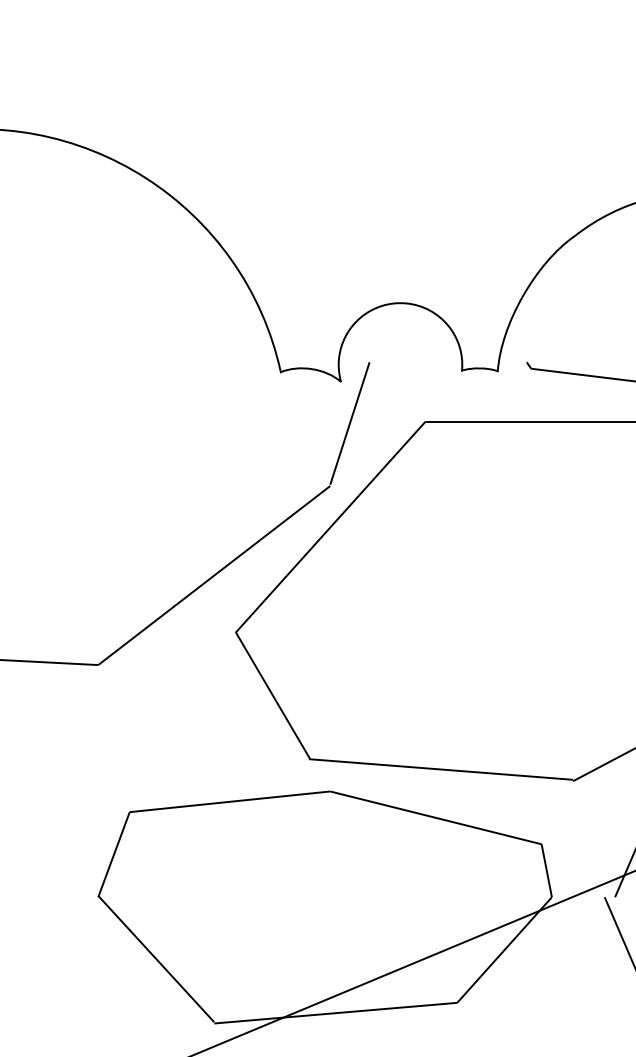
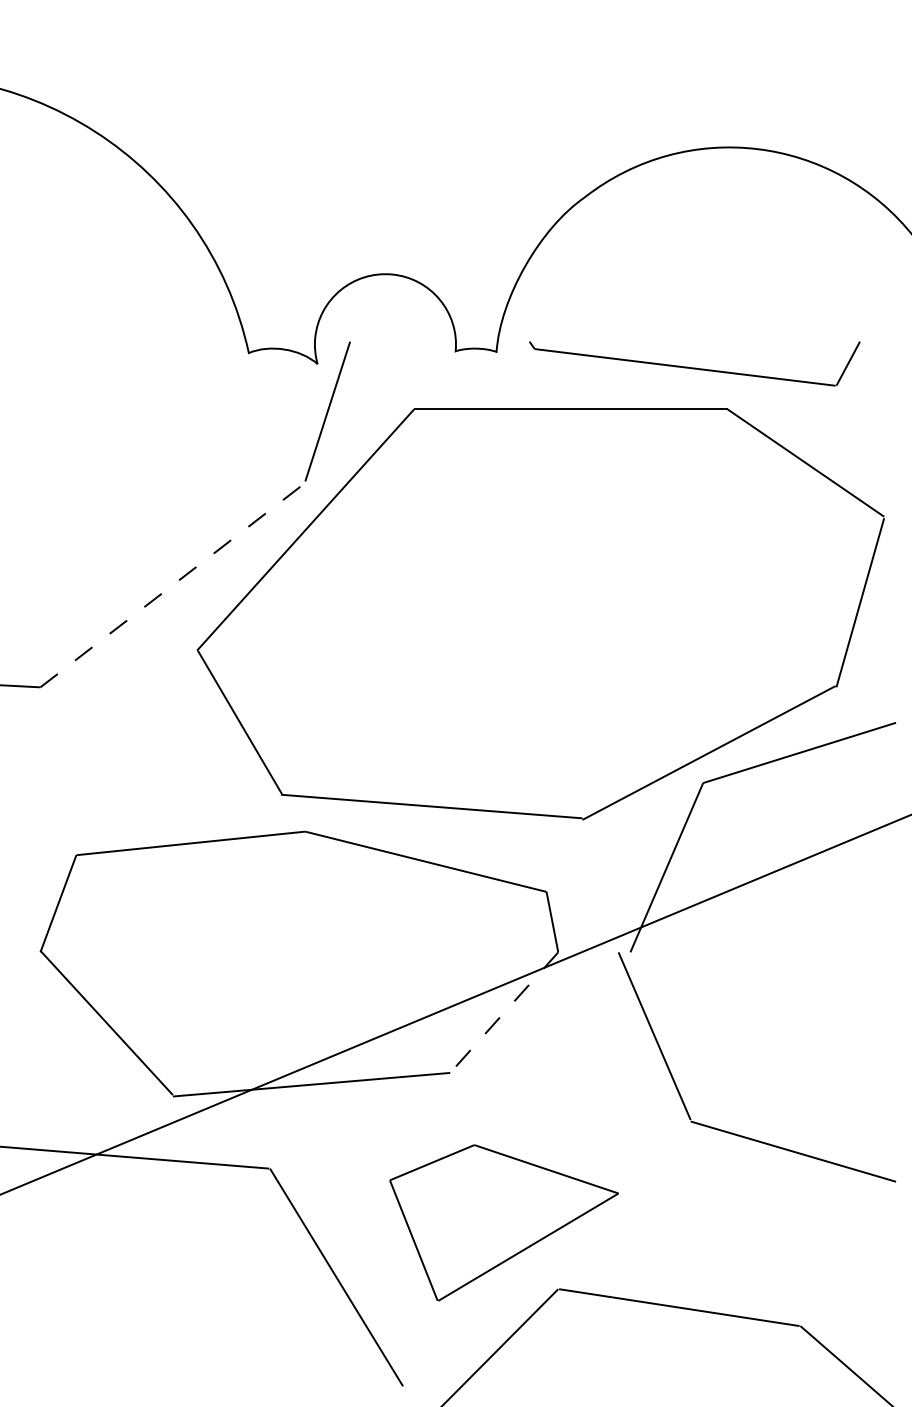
line: (214, 574) -> (173, 584), solid -> dashed
line: (504, 949) -> (504, 1012), solid -> dashed

